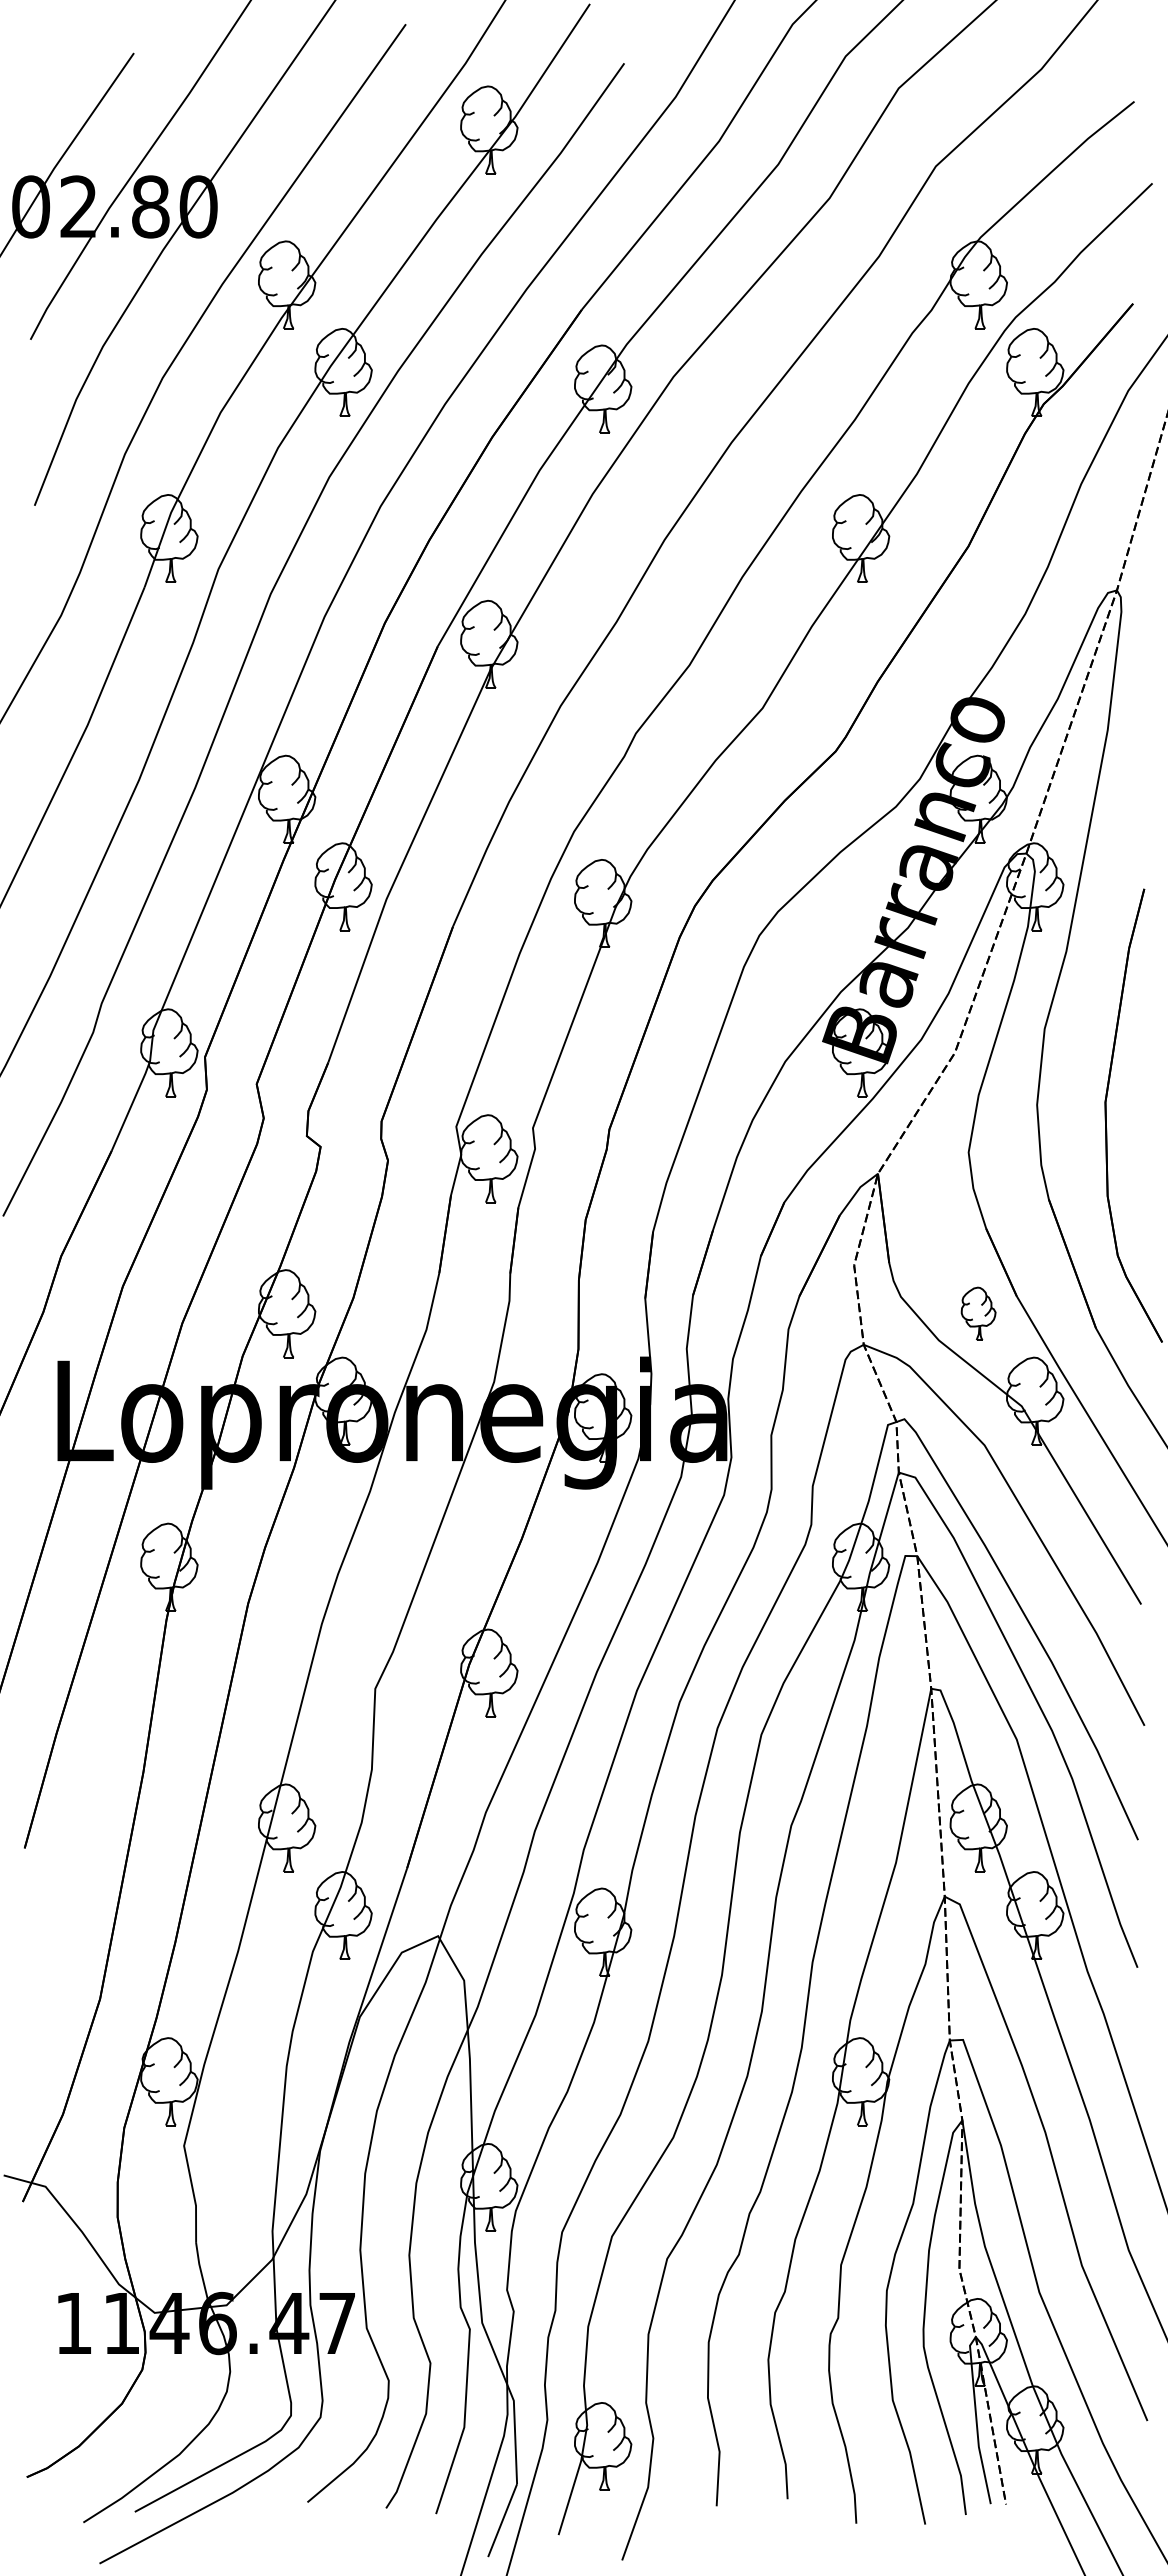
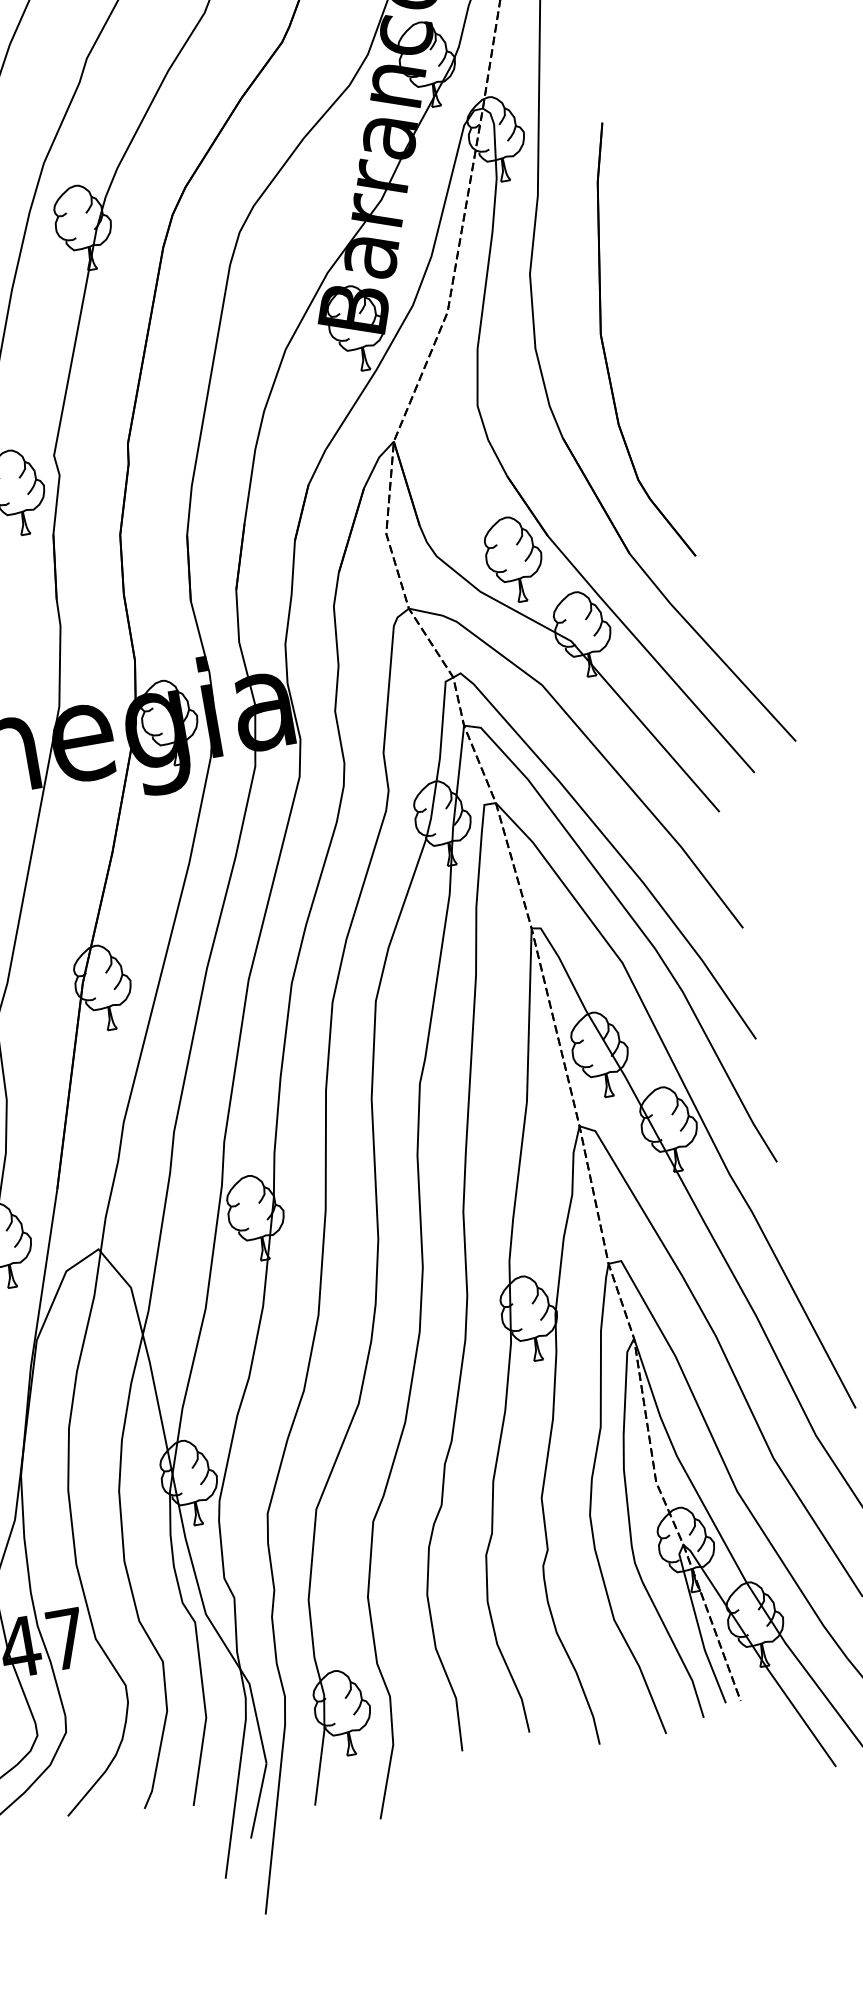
part: (978, 1313) -> (514, 559), size x1.67

